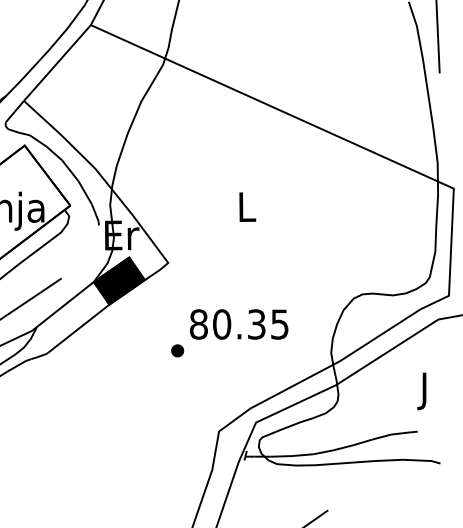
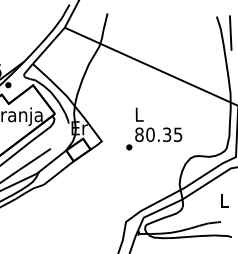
fill: (119, 279) -> (78, 149), removed
text: (230, 332) -> (154, 138), moved
text: (425, 390) -> (224, 202), J -> L

